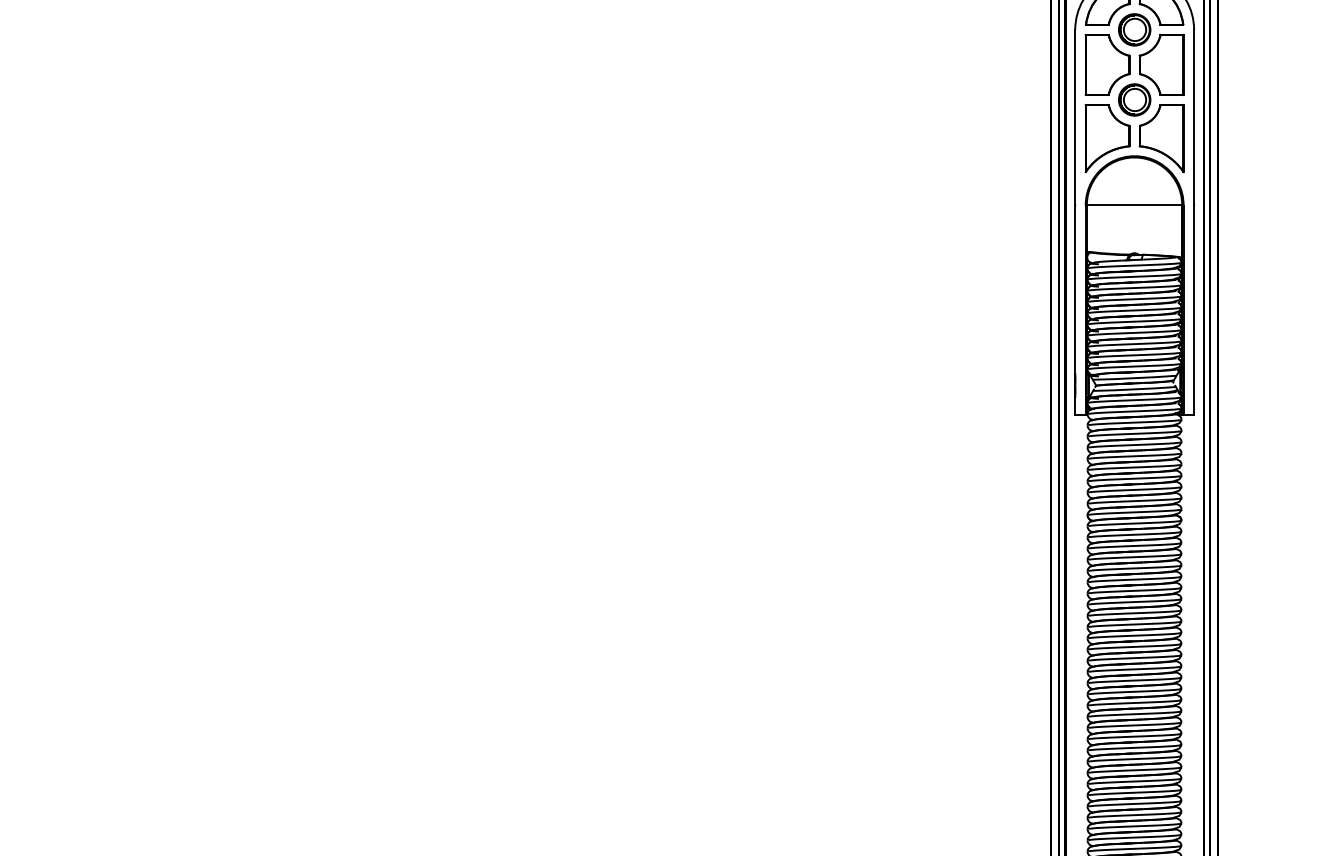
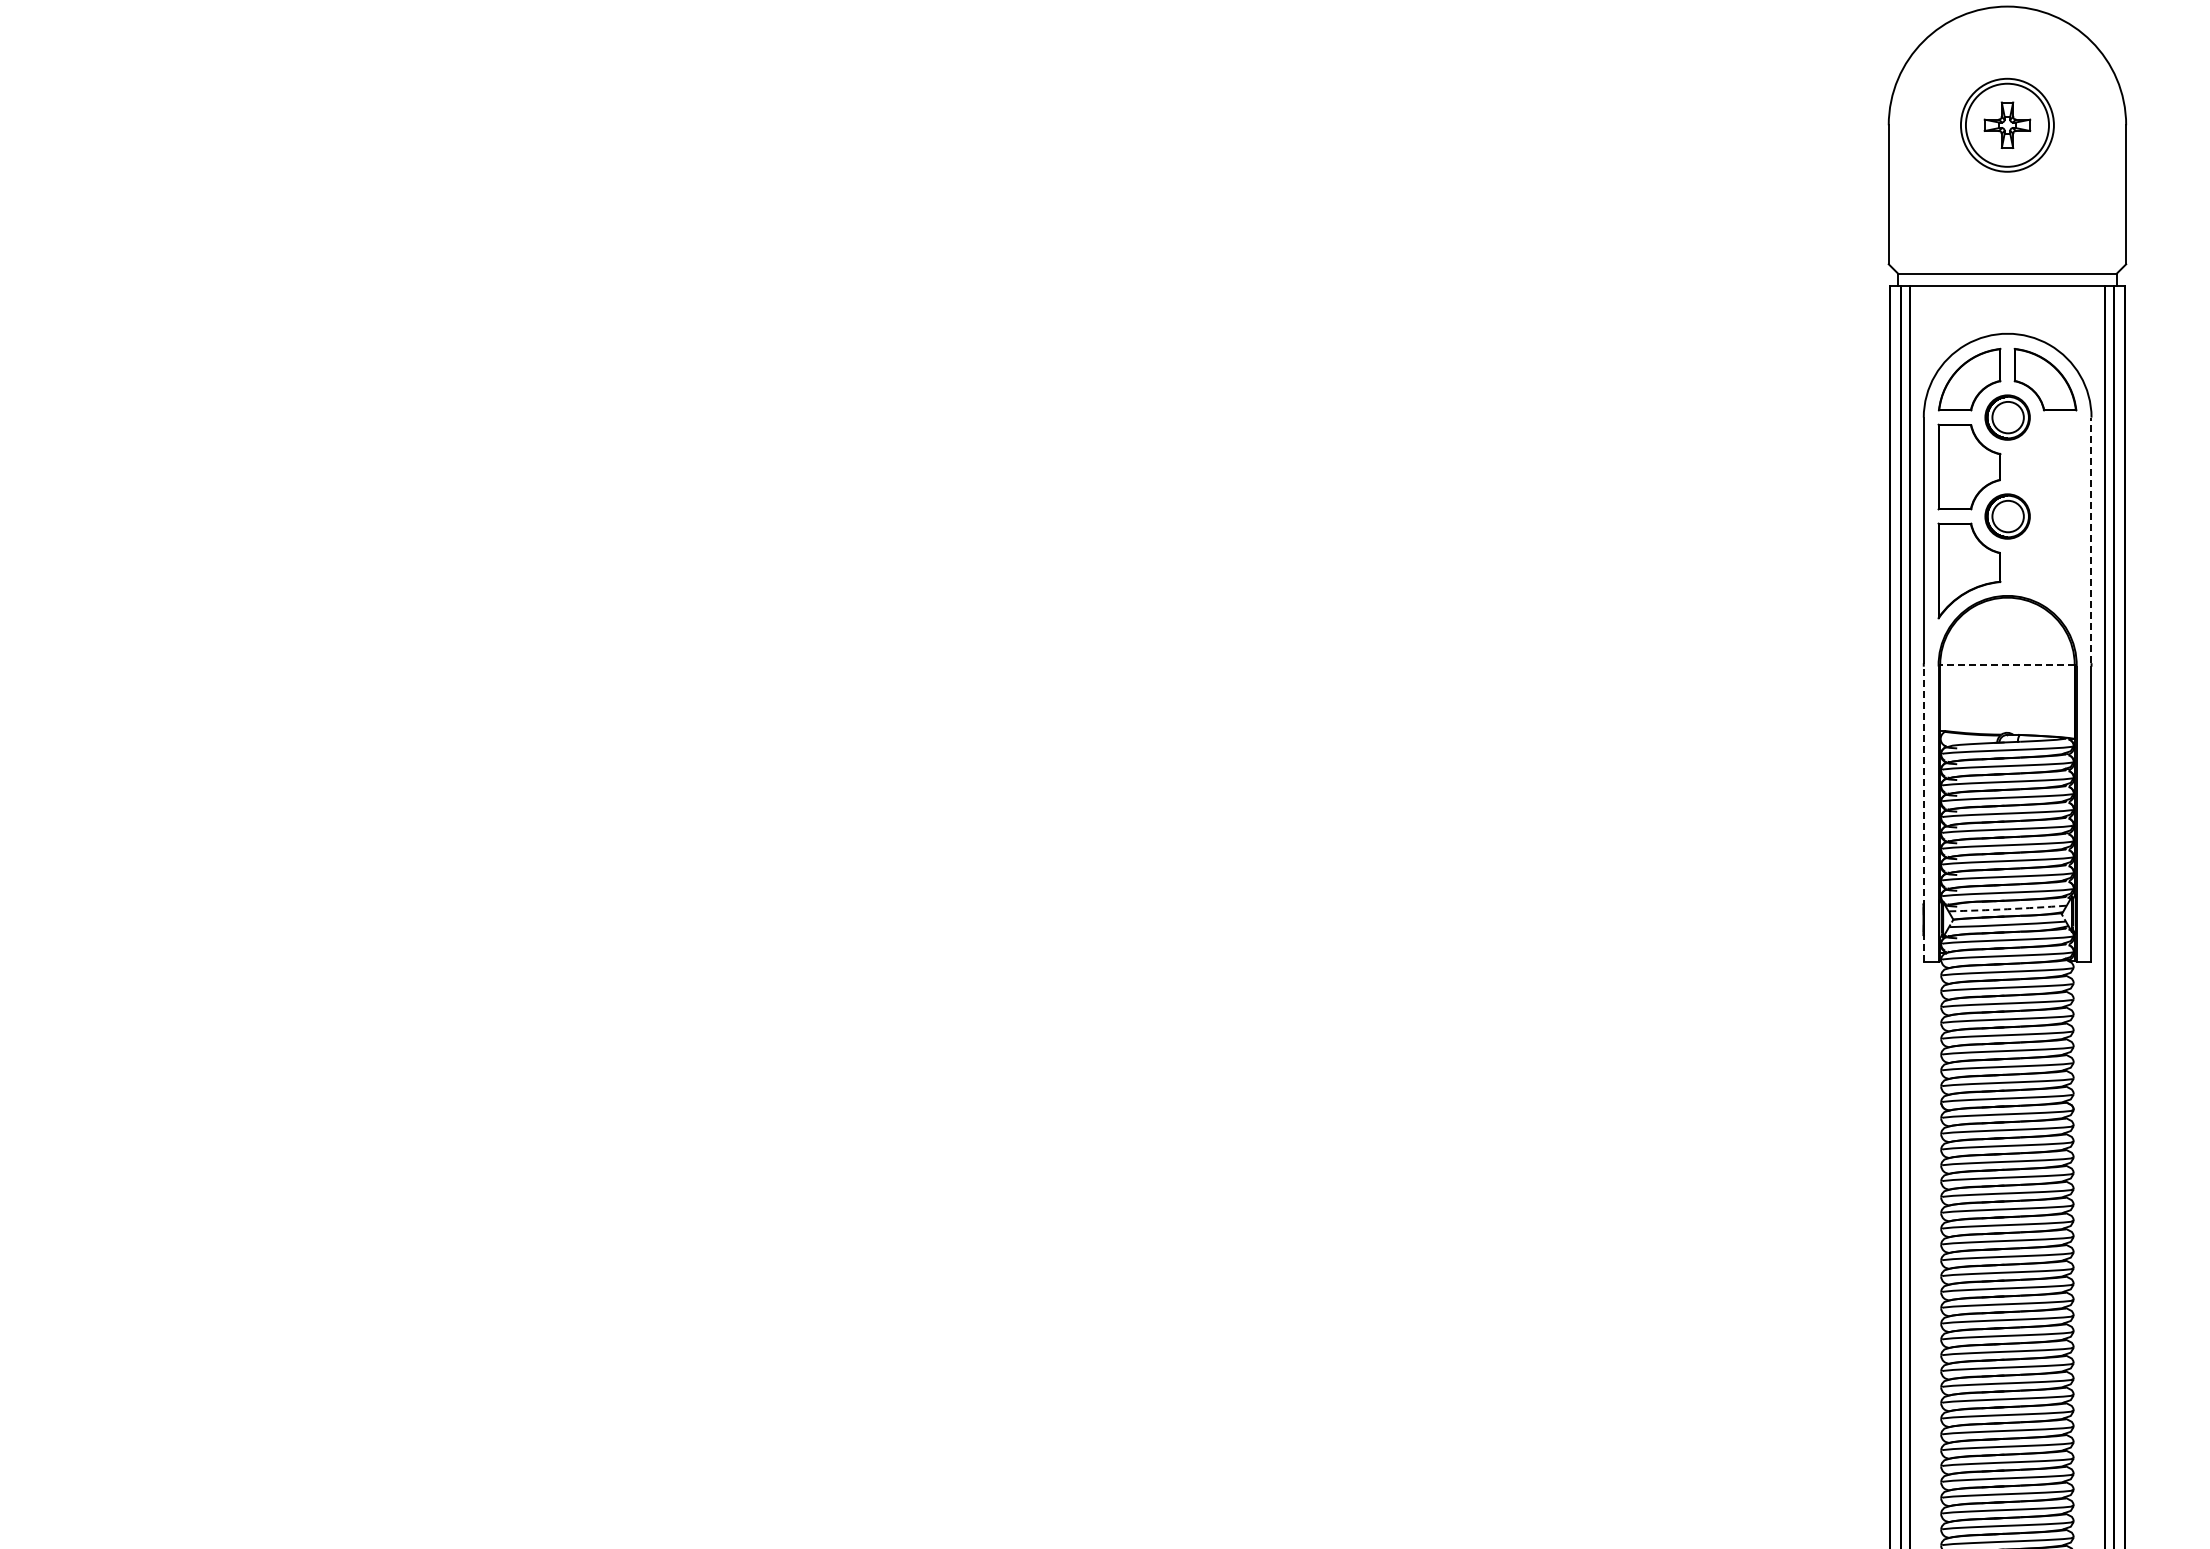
part: (1161, 64) -> (2045, 466), removed
line: (1194, 116) -> (2091, 540), solid -> dashed
part: (1161, 138) -> (2045, 570), removed
line: (1133, 204) -> (2006, 664), solid -> dashed
line: (1075, 311) -> (1923, 814), solid -> dashed
arc: (1134, 378) -> (2007, 909), solid -> dashed

